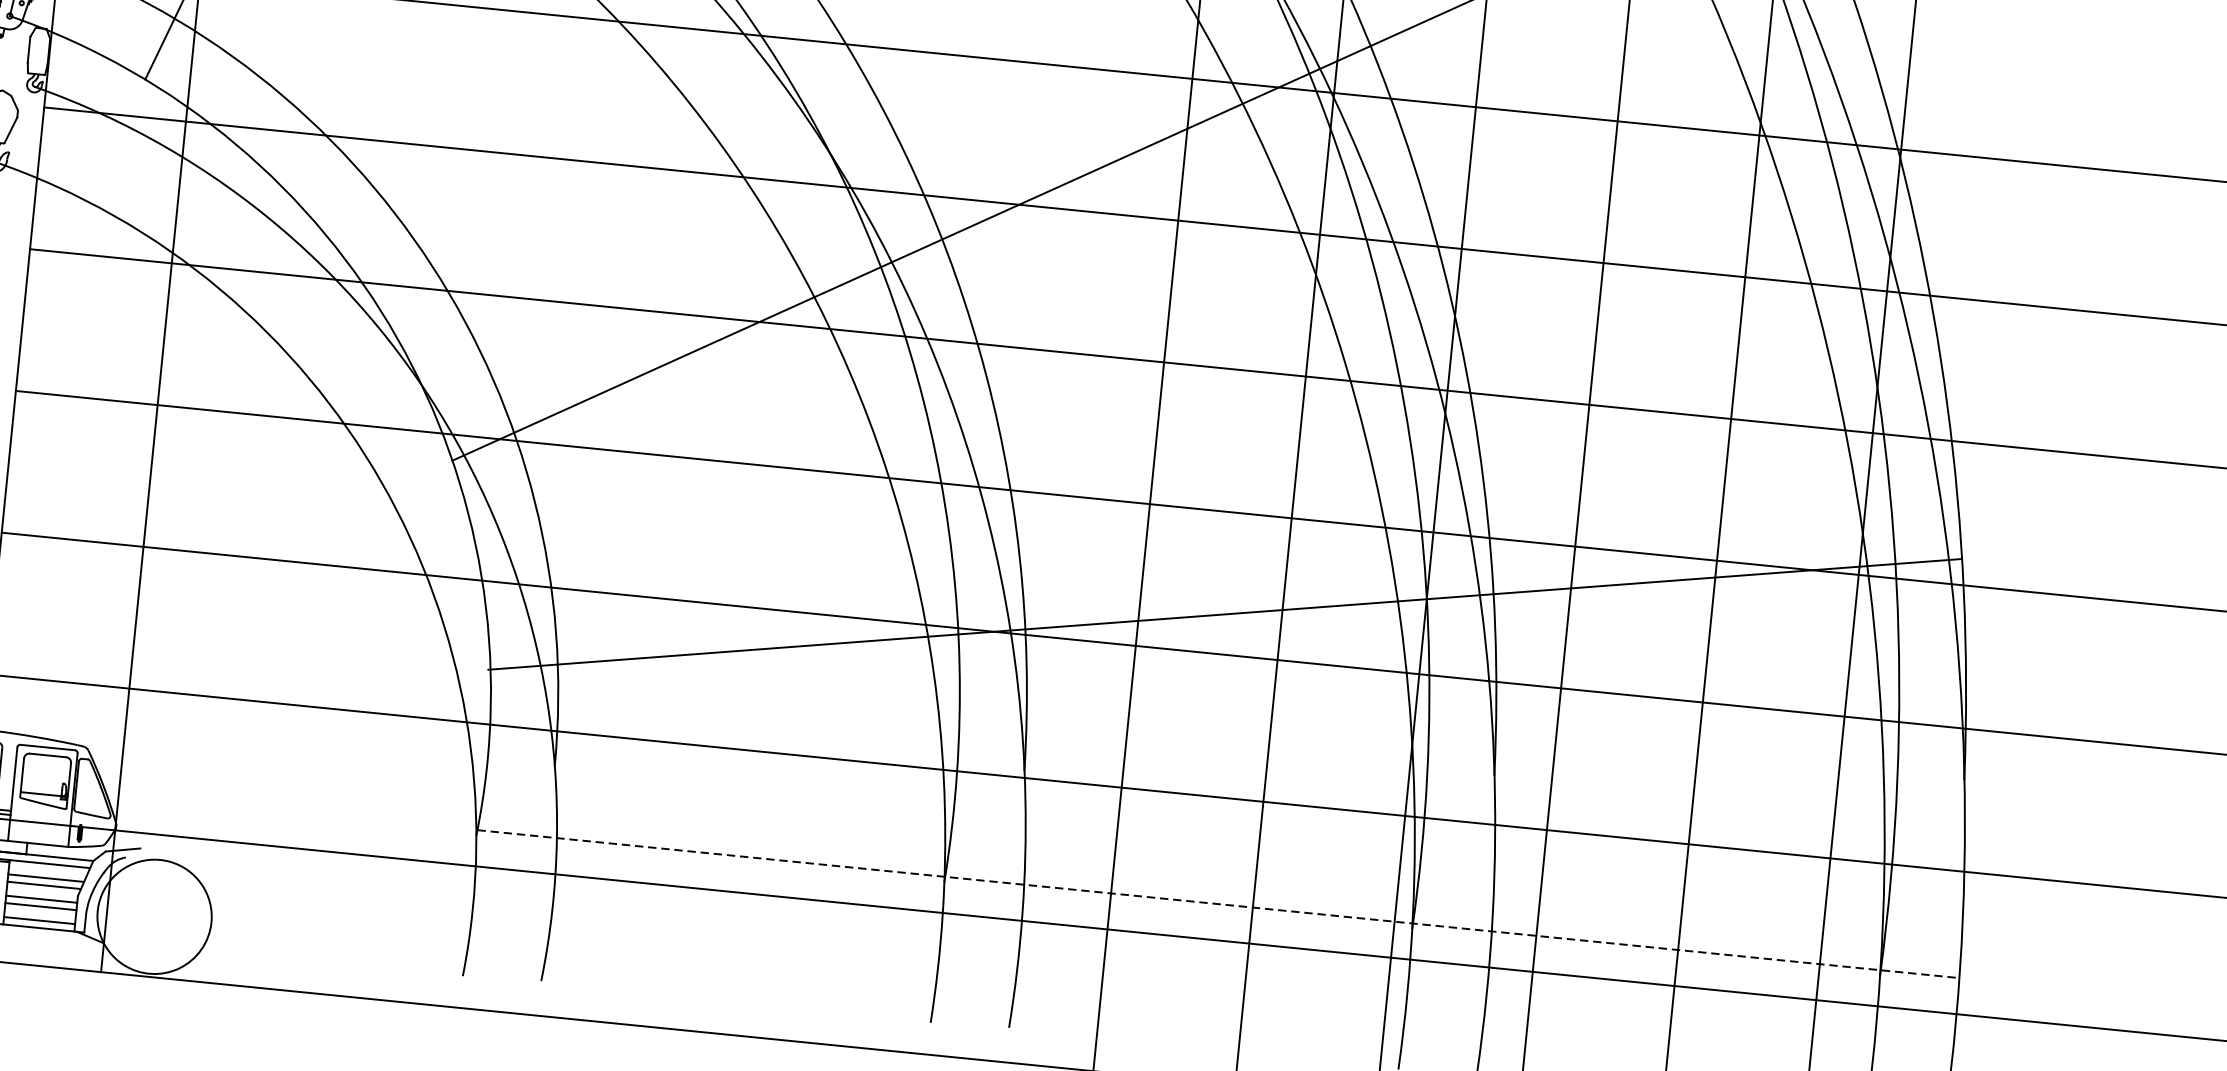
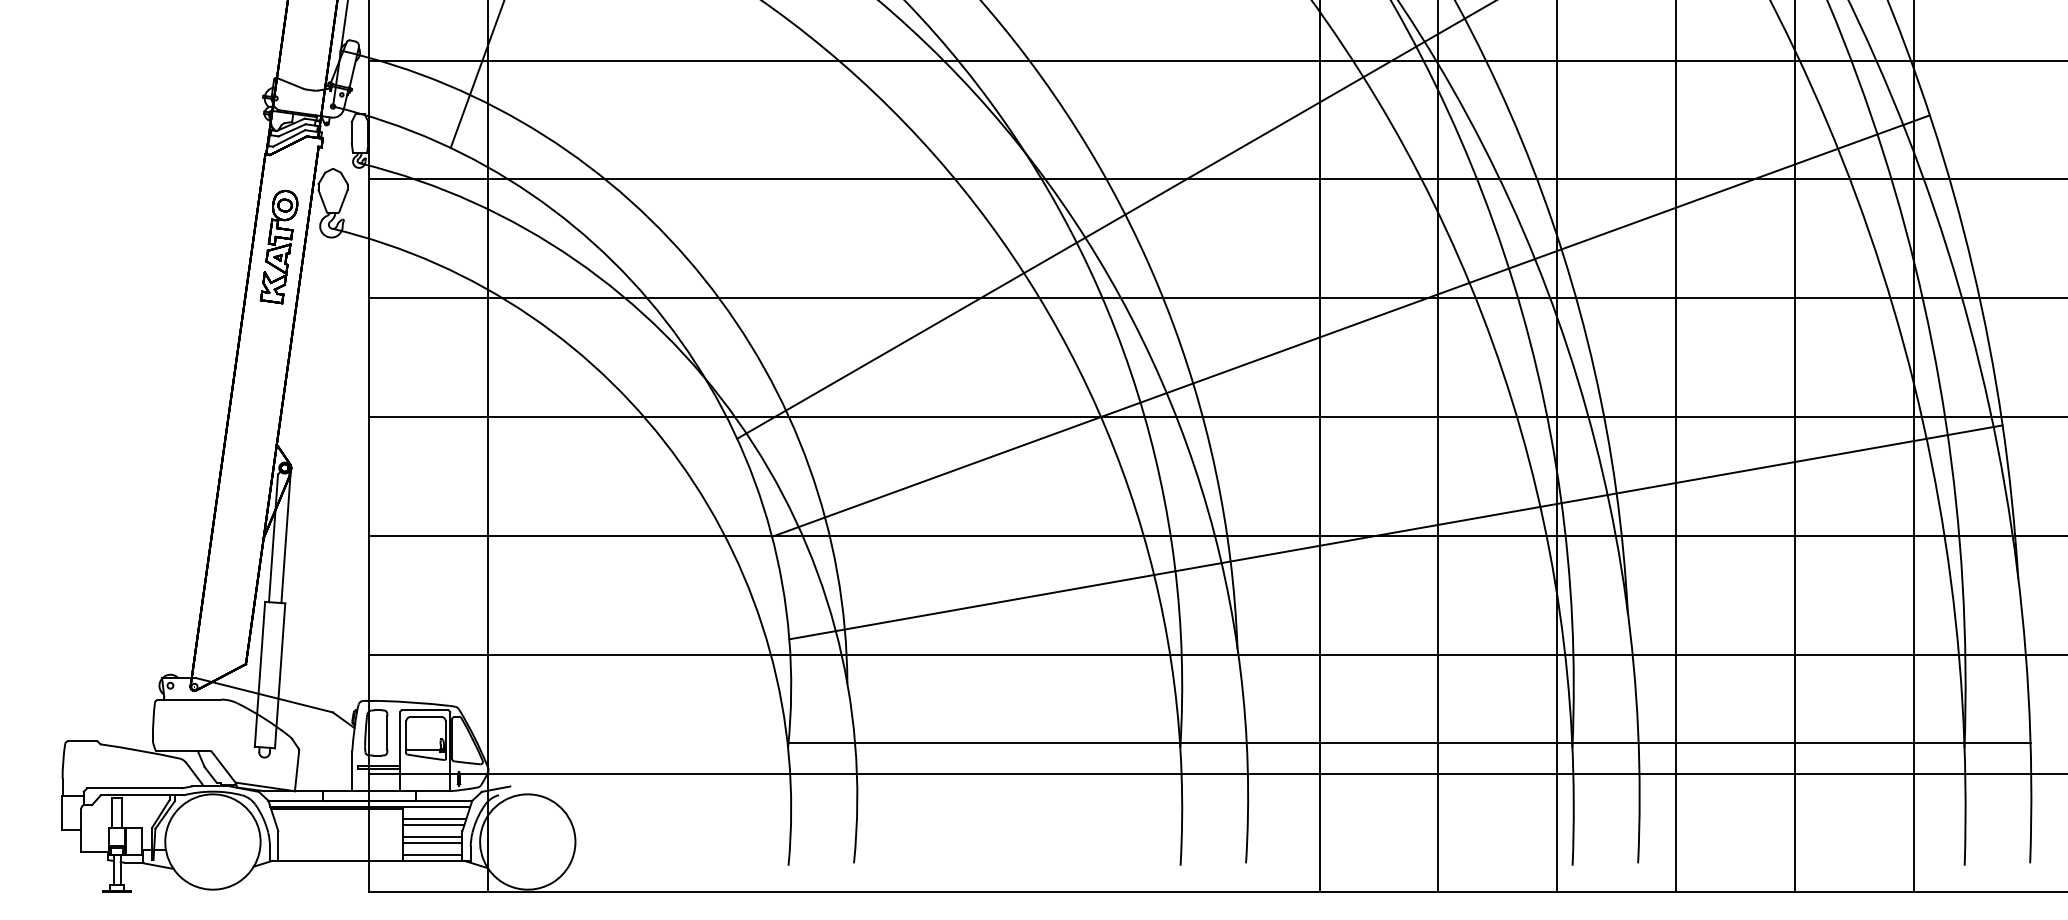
line: (1197, 398) -> (1350, 325), added
line: (1224, 614) -> (1395, 532), moved
line: (1219, 904) -> (1410, 743), dashed -> solid

